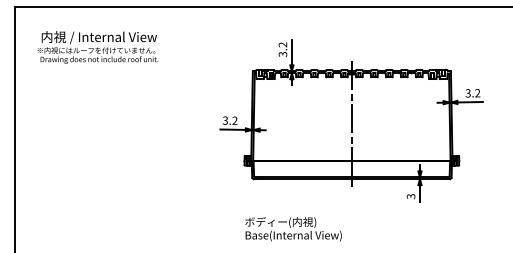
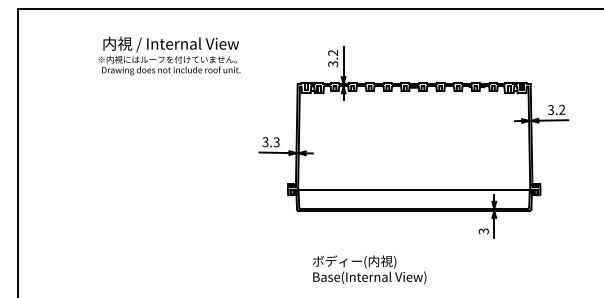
text: (97, 47) -> (169, 55), moved
text: (234, 120) -> (276, 142), 3.2 -> 3.3
line: (352, 124) -> (414, 146), removed
text: (293, 228) -> (369, 269), moved

